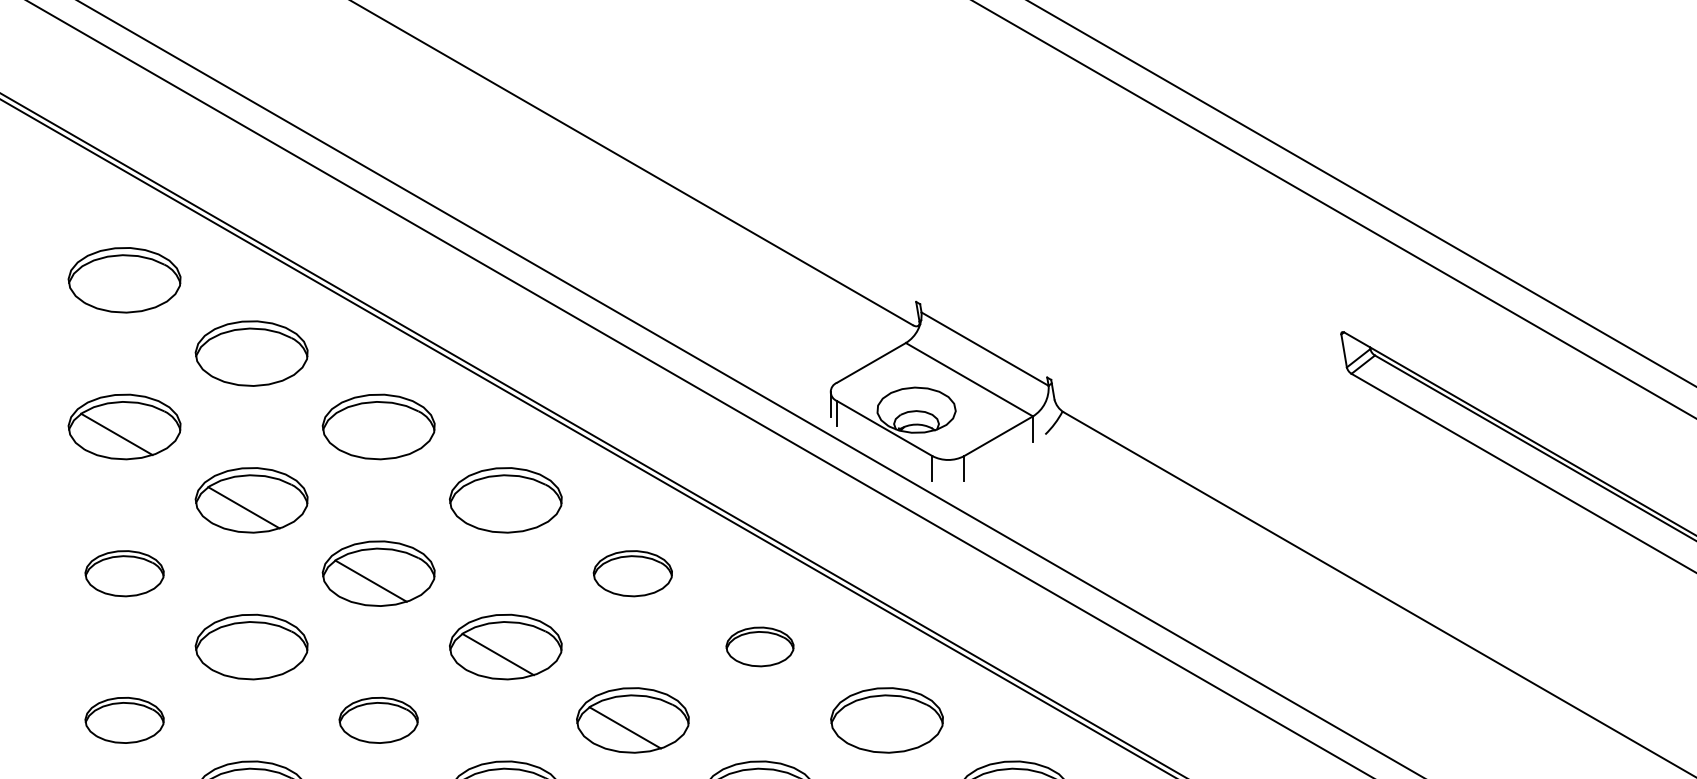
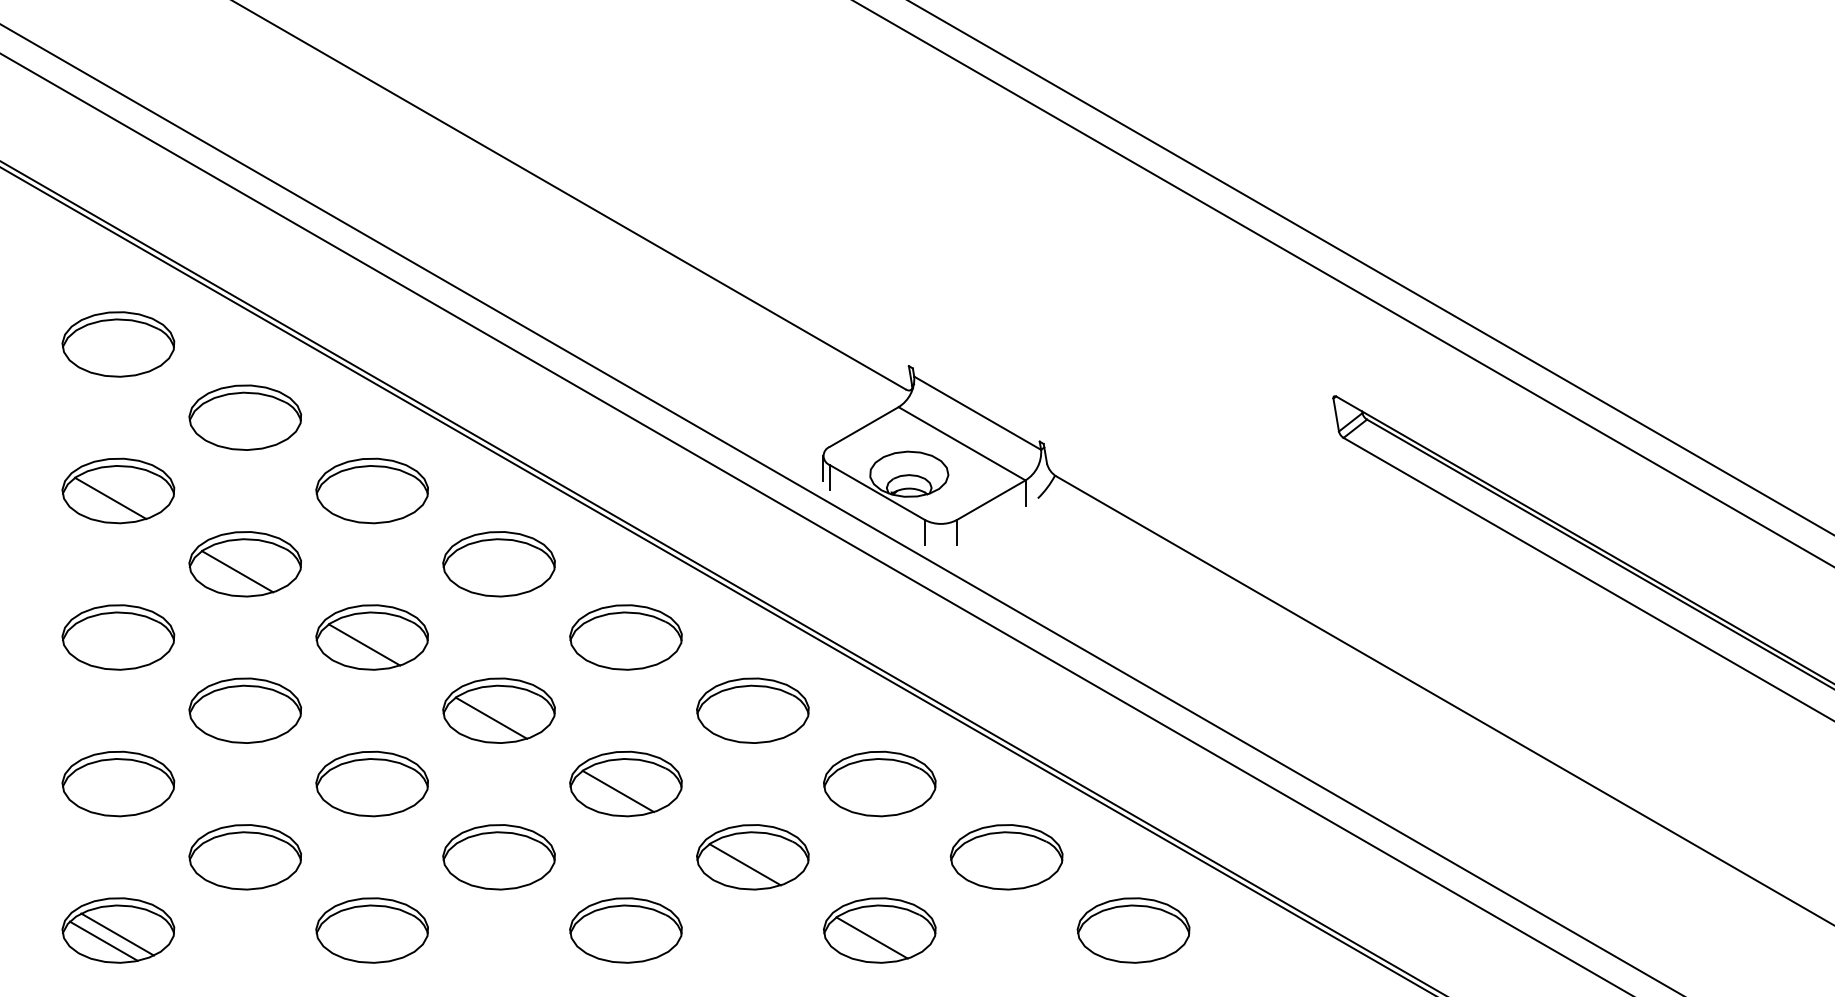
part: (124, 573) -> (118, 637), size x1.43
part: (632, 573) -> (625, 637), size x1.43
part: (759, 646) -> (752, 710), size x1.67
part: (124, 719) -> (118, 783), size x1.43
part: (378, 719) -> (371, 783), size x1.43

